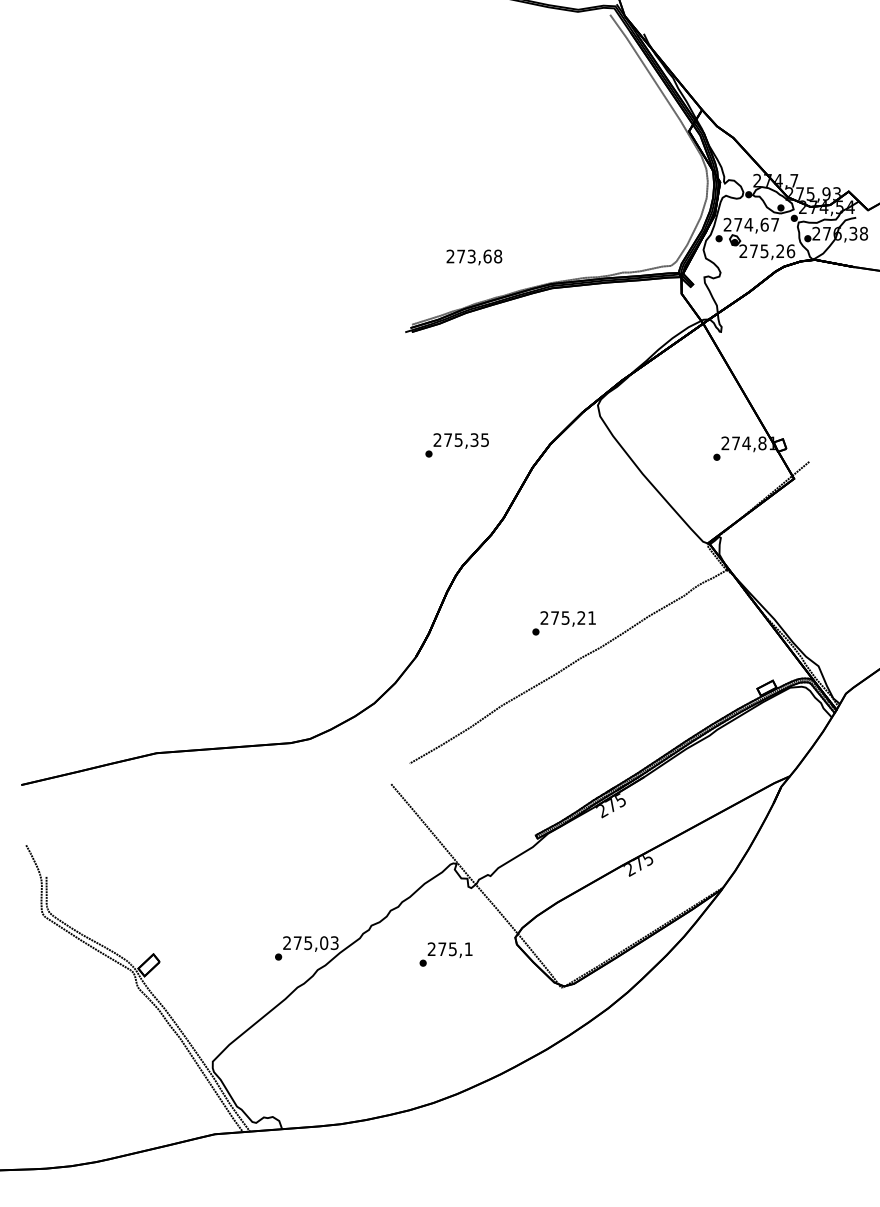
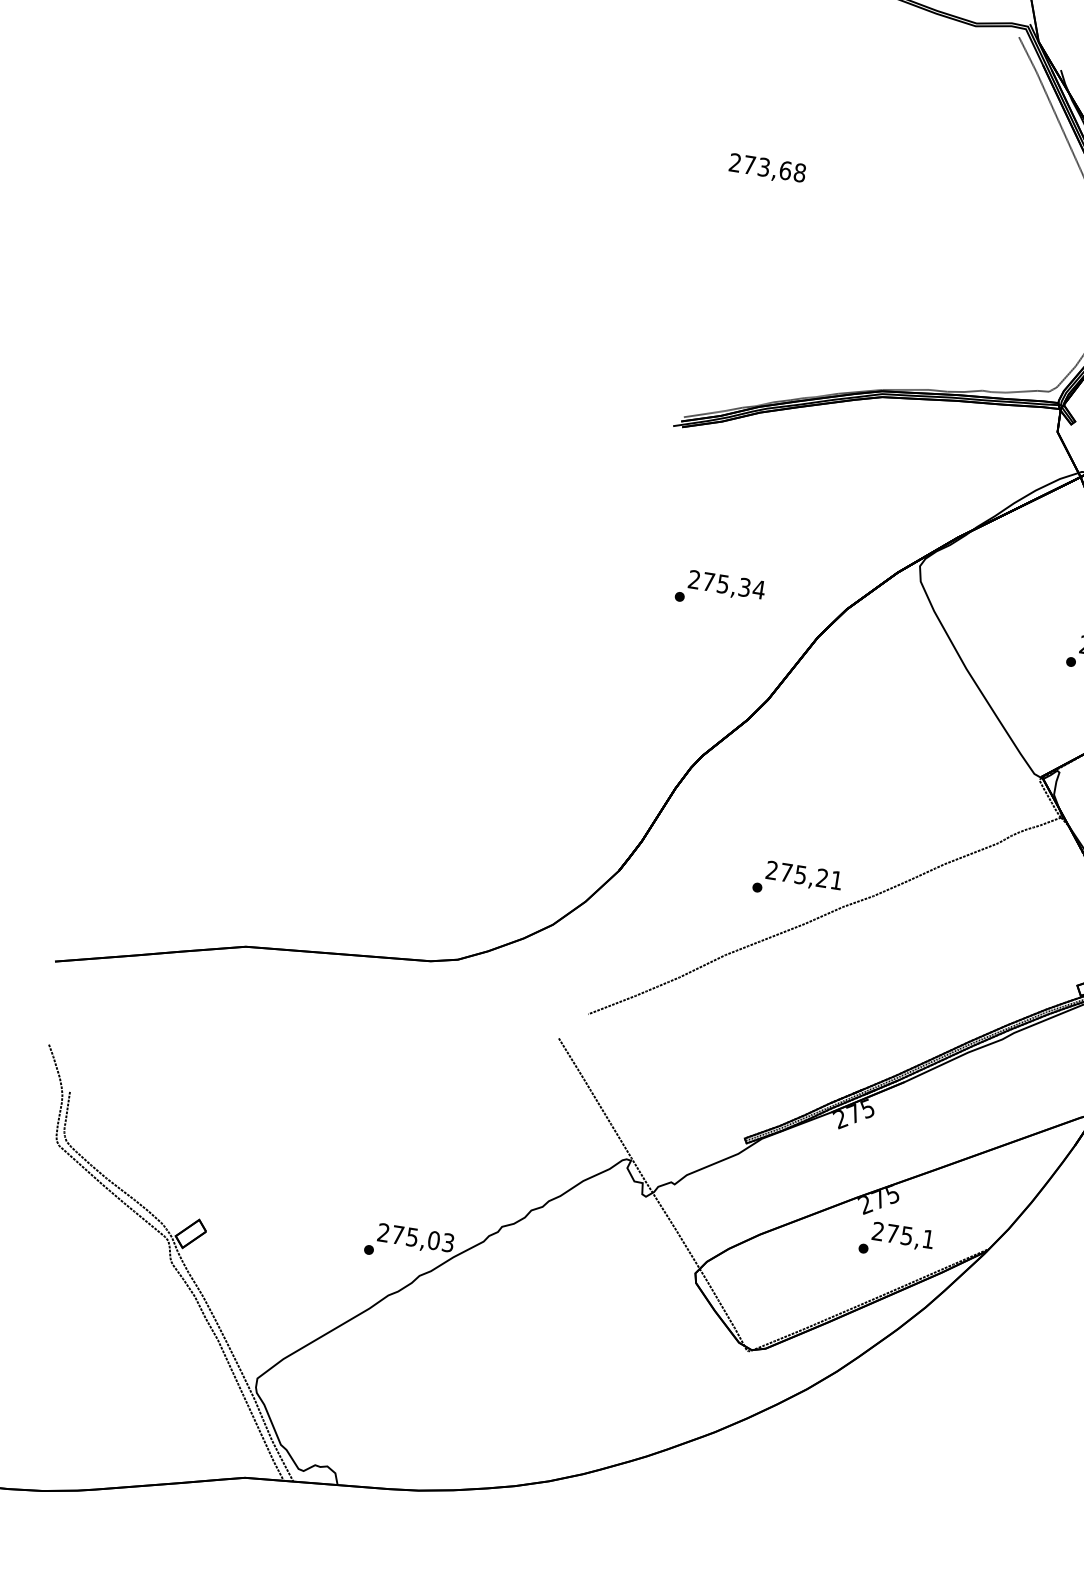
text: (474, 257) -> (767, 169), moved
text: (484, 439) -> (758, 588), 275,35 -> 275,34
text: (563, 623) -> (796, 881), moved
text: (445, 954) -> (895, 1241), moved

